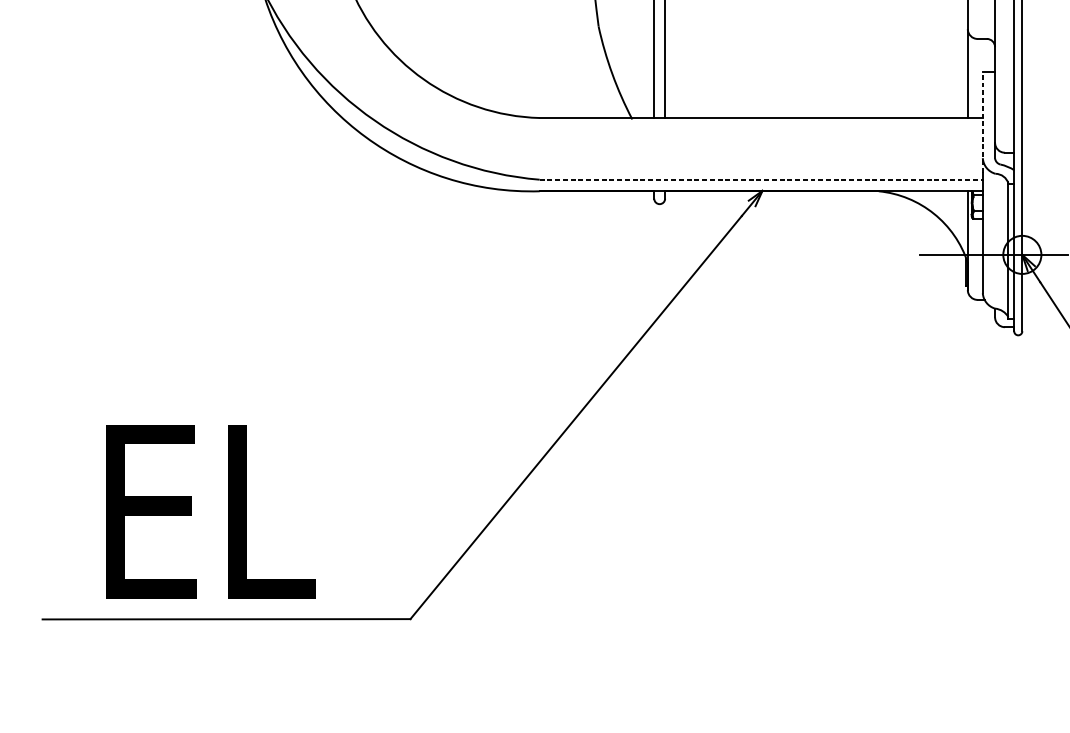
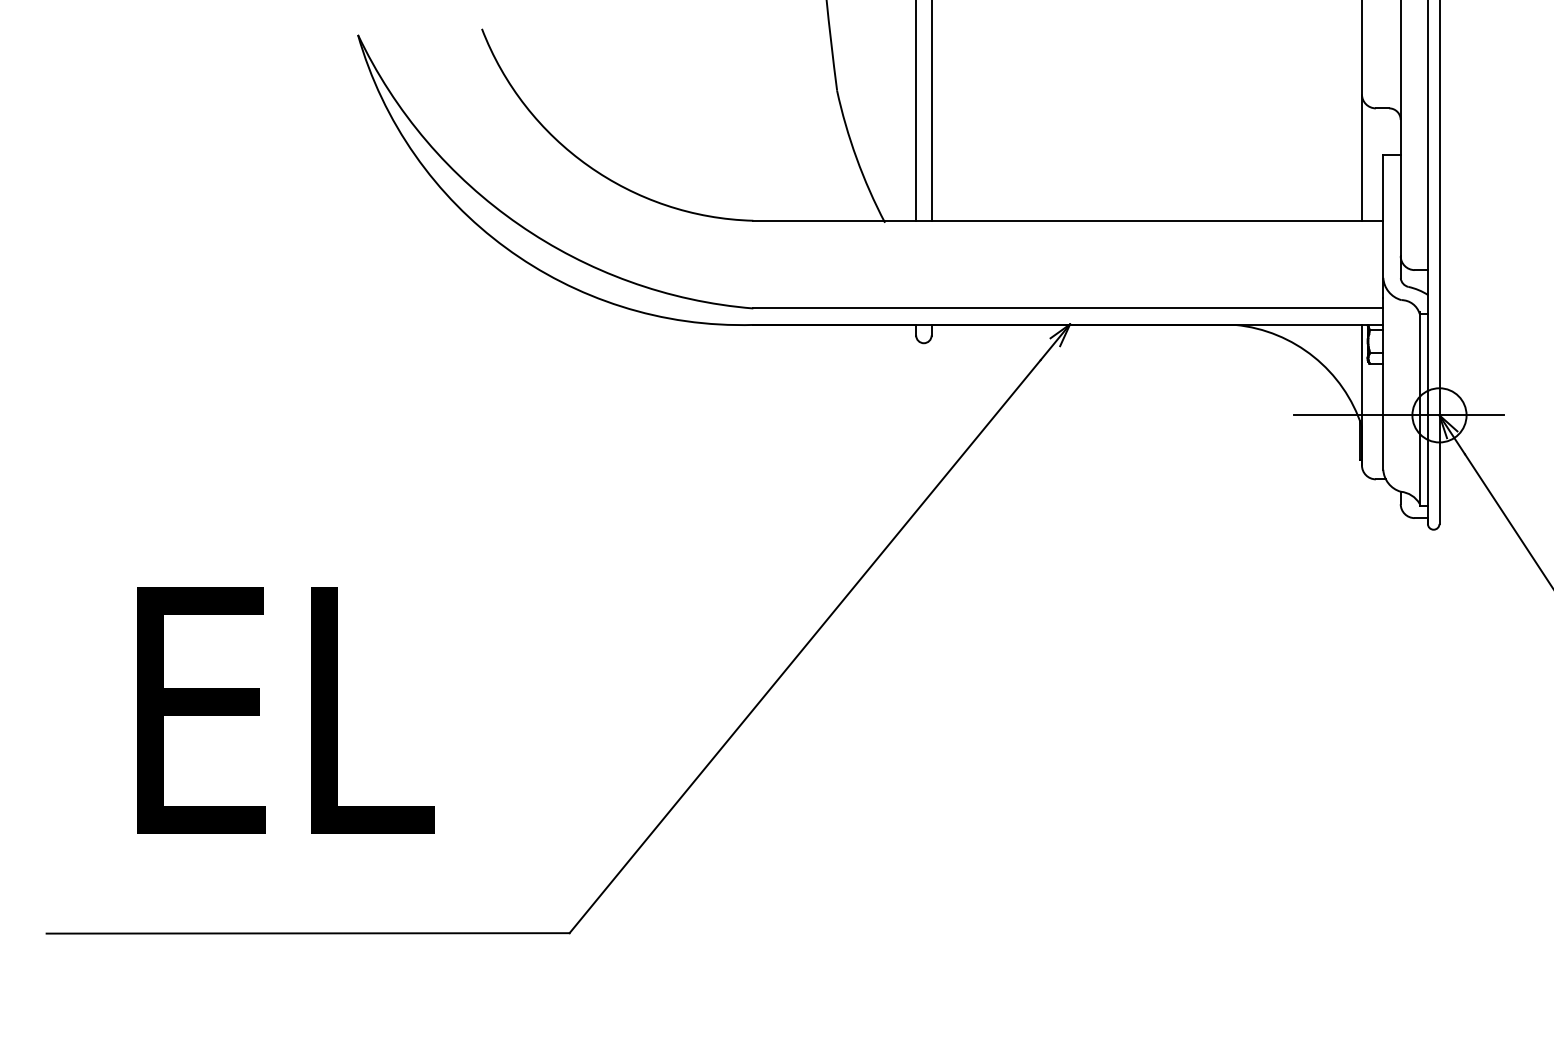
line: (982, 122) -> (1383, 226), dashed -> solid
line: (761, 179) -> (1068, 308), dashed -> solid
text: (210, 511) -> (285, 710), moved

